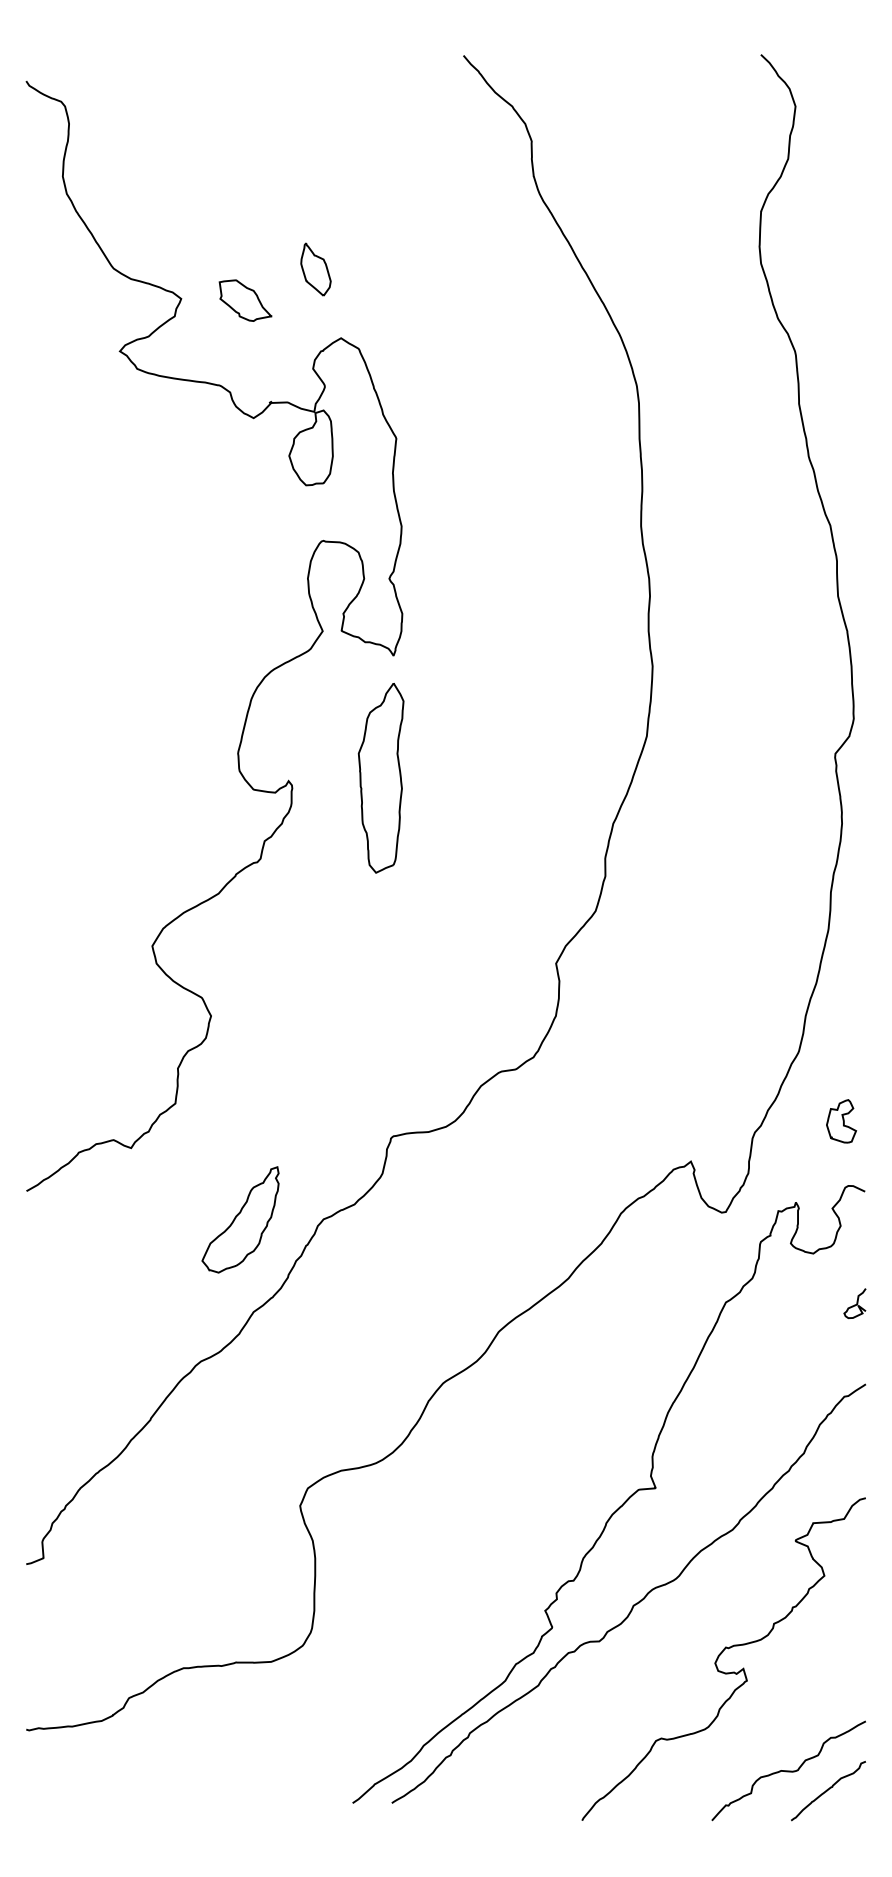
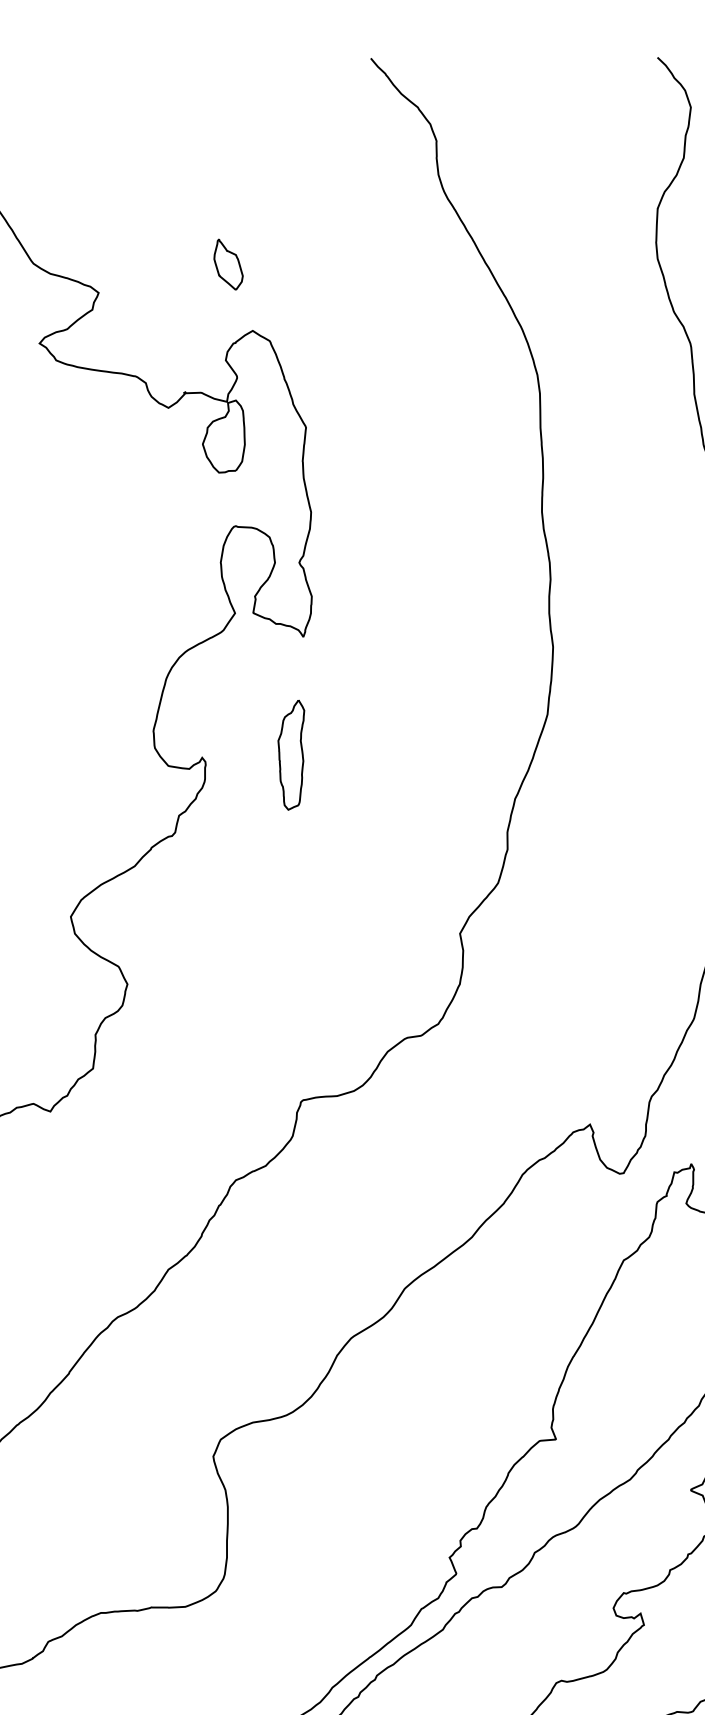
part: (245, 300) -> (160, 294), removed
part: (380, 778) -> (290, 755), size x0.6
part: (240, 1219) -> (155, 1180), removed

